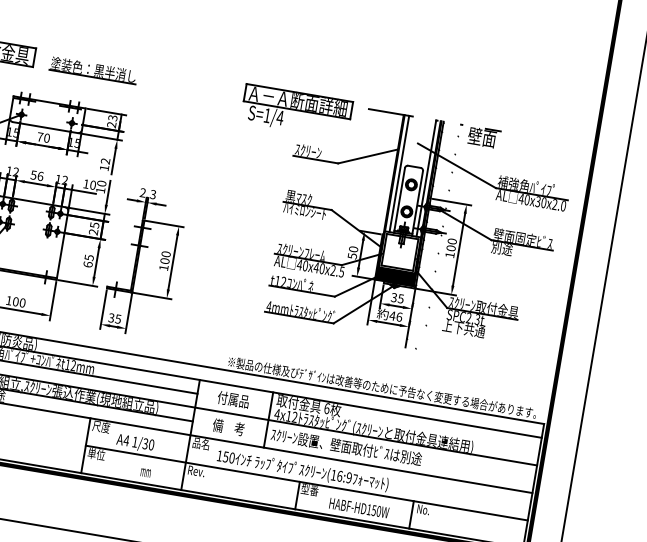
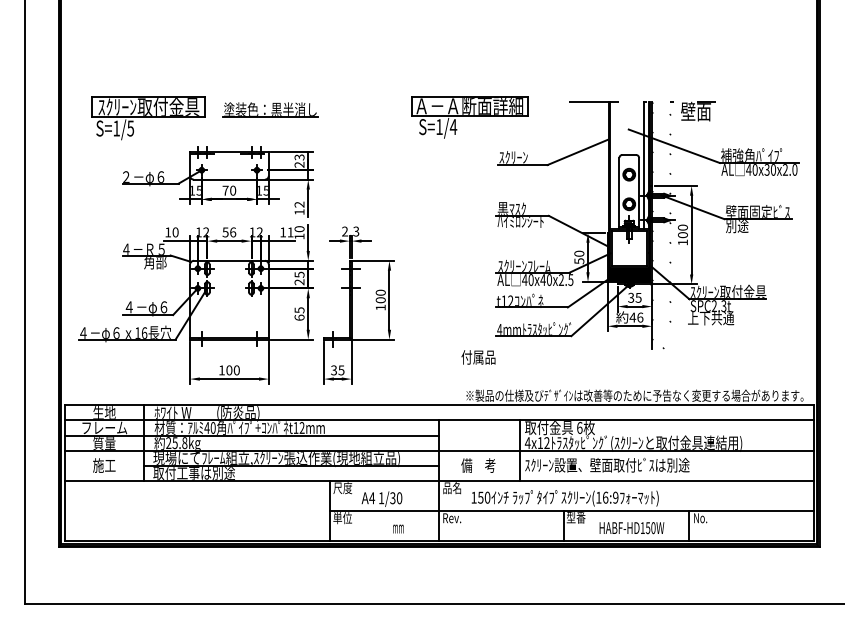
part: (296, 111) -> (469, 117), moved
line: (399, 173) -> (614, 164), removed
text: (92, 185) -> (290, 232), 10 -> 11
text: (233, 399) -> (478, 357), moved

